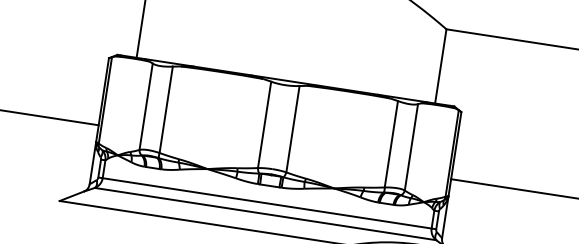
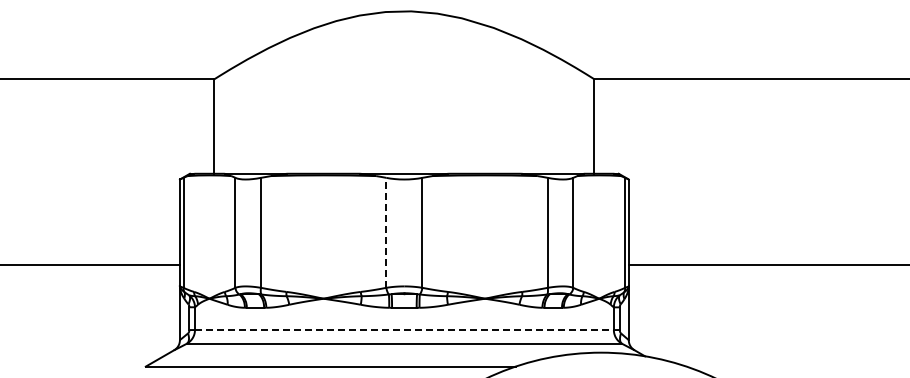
line: (264, 124) -> (386, 232), solid -> dashed
line: (267, 203) -> (404, 330), solid -> dashed

